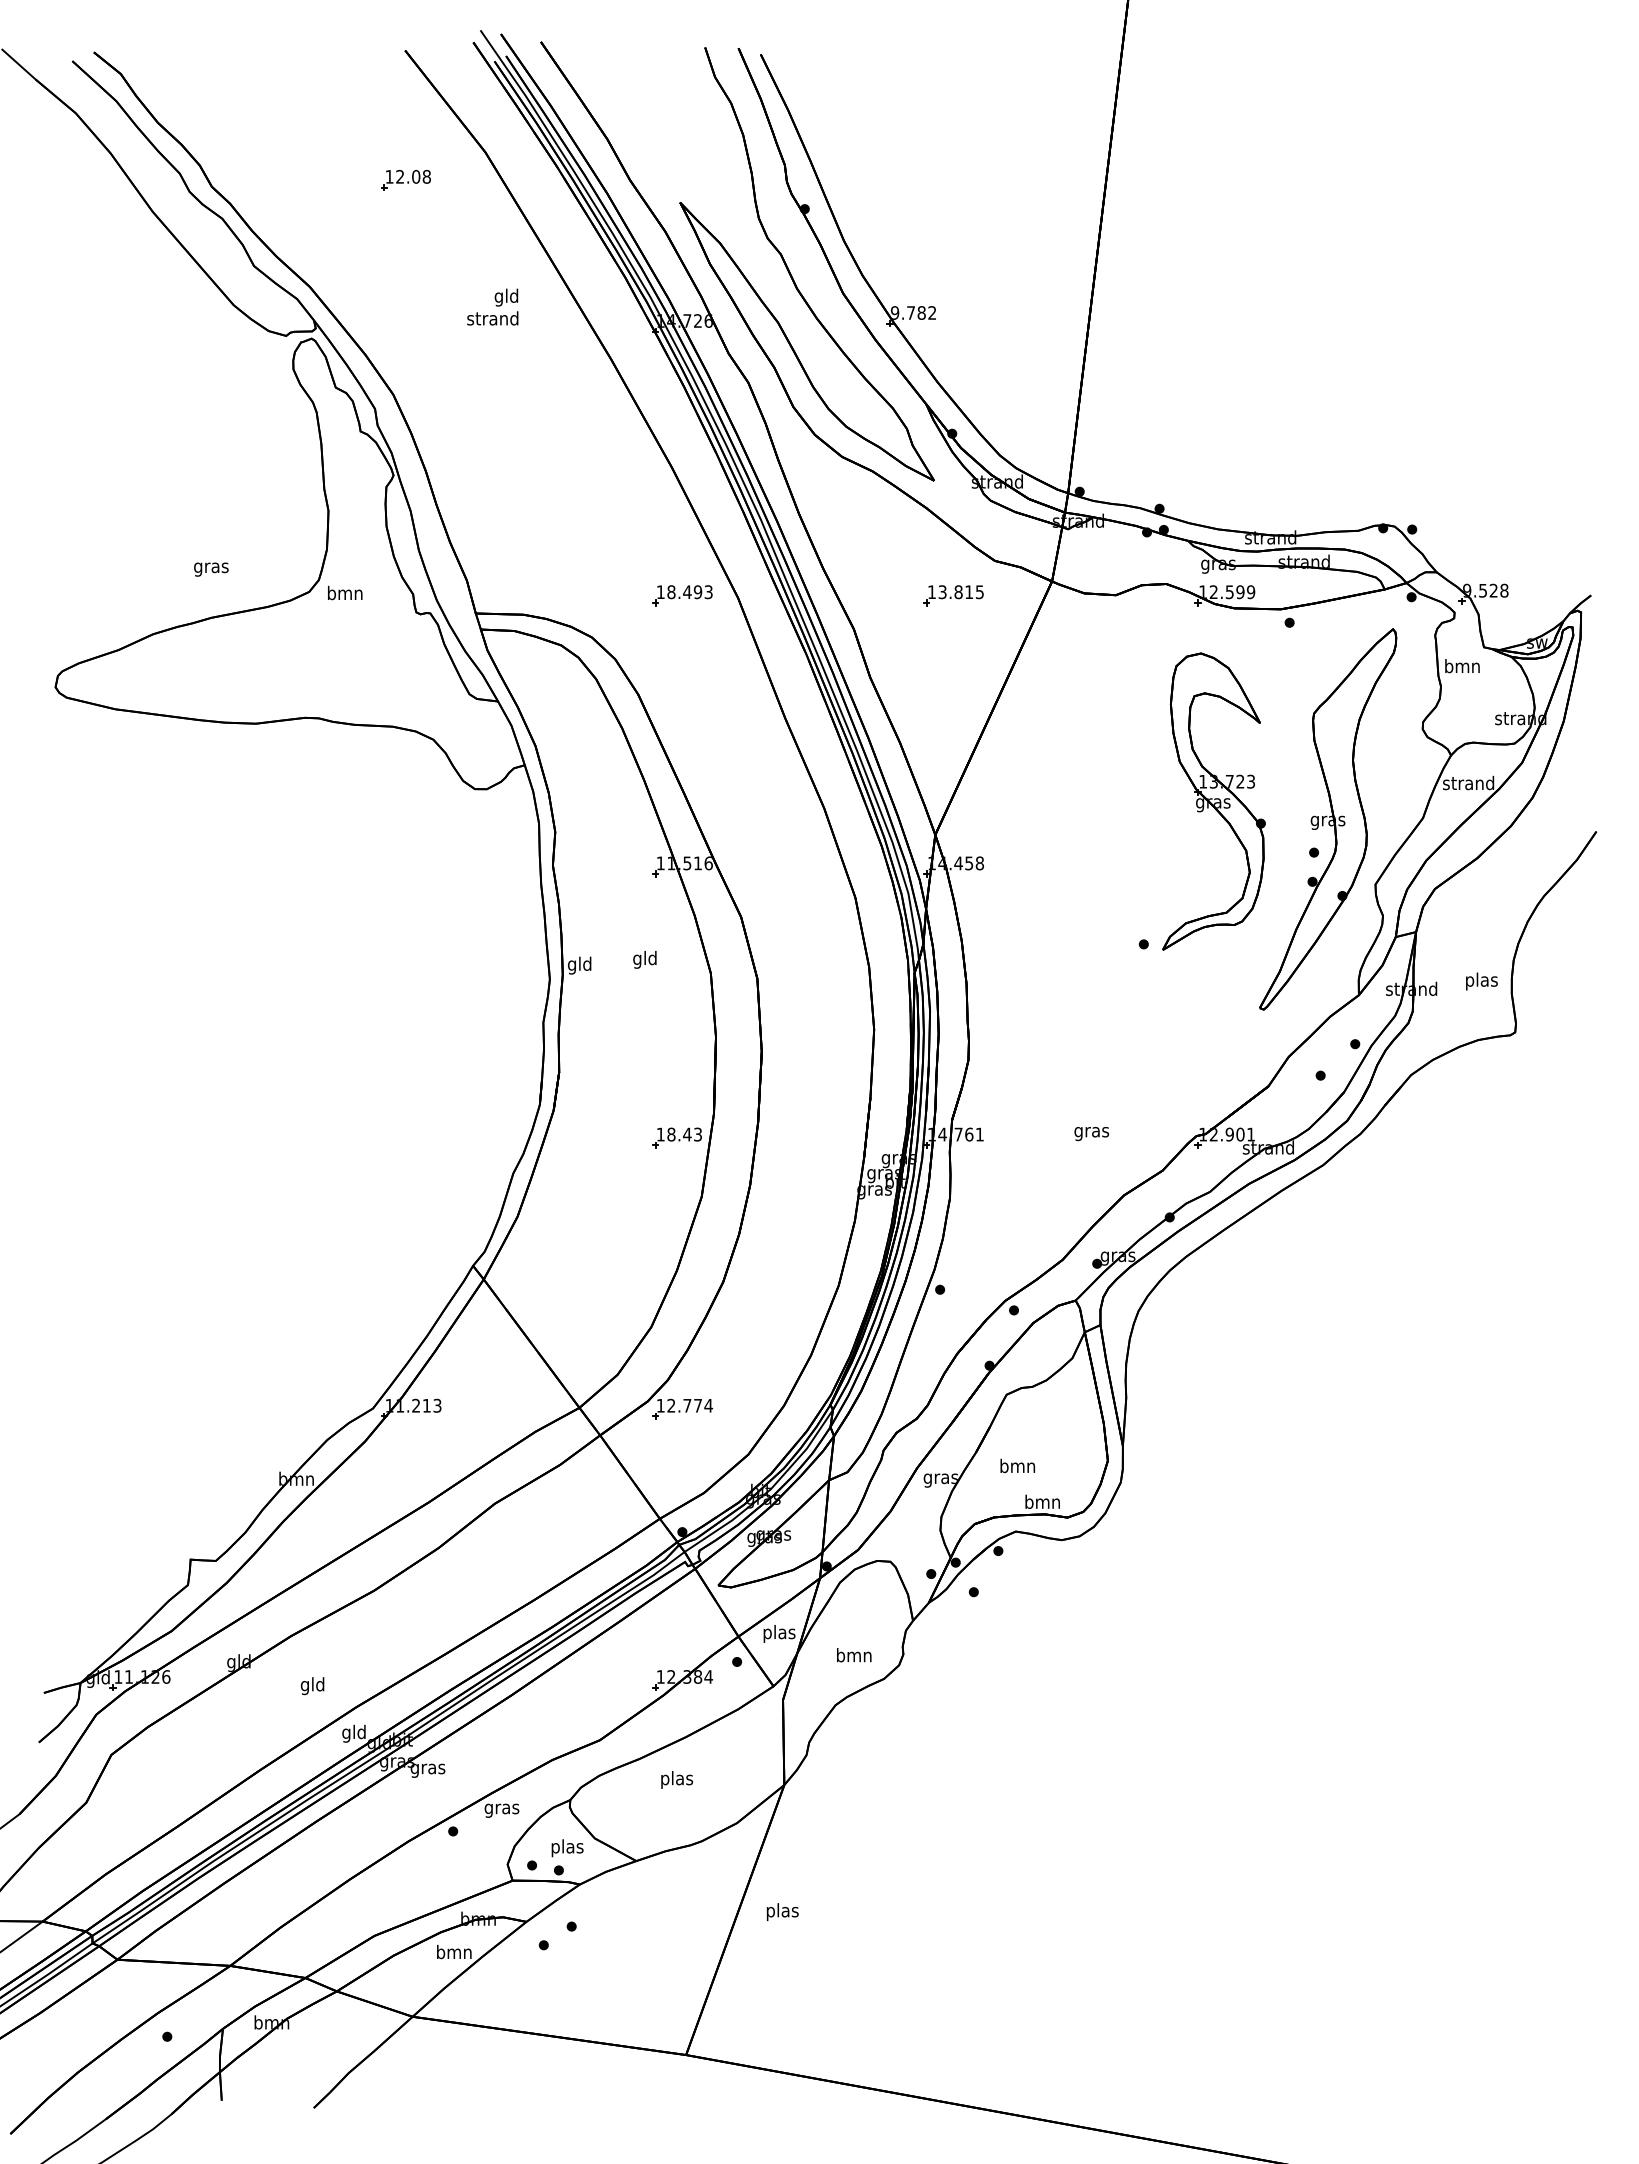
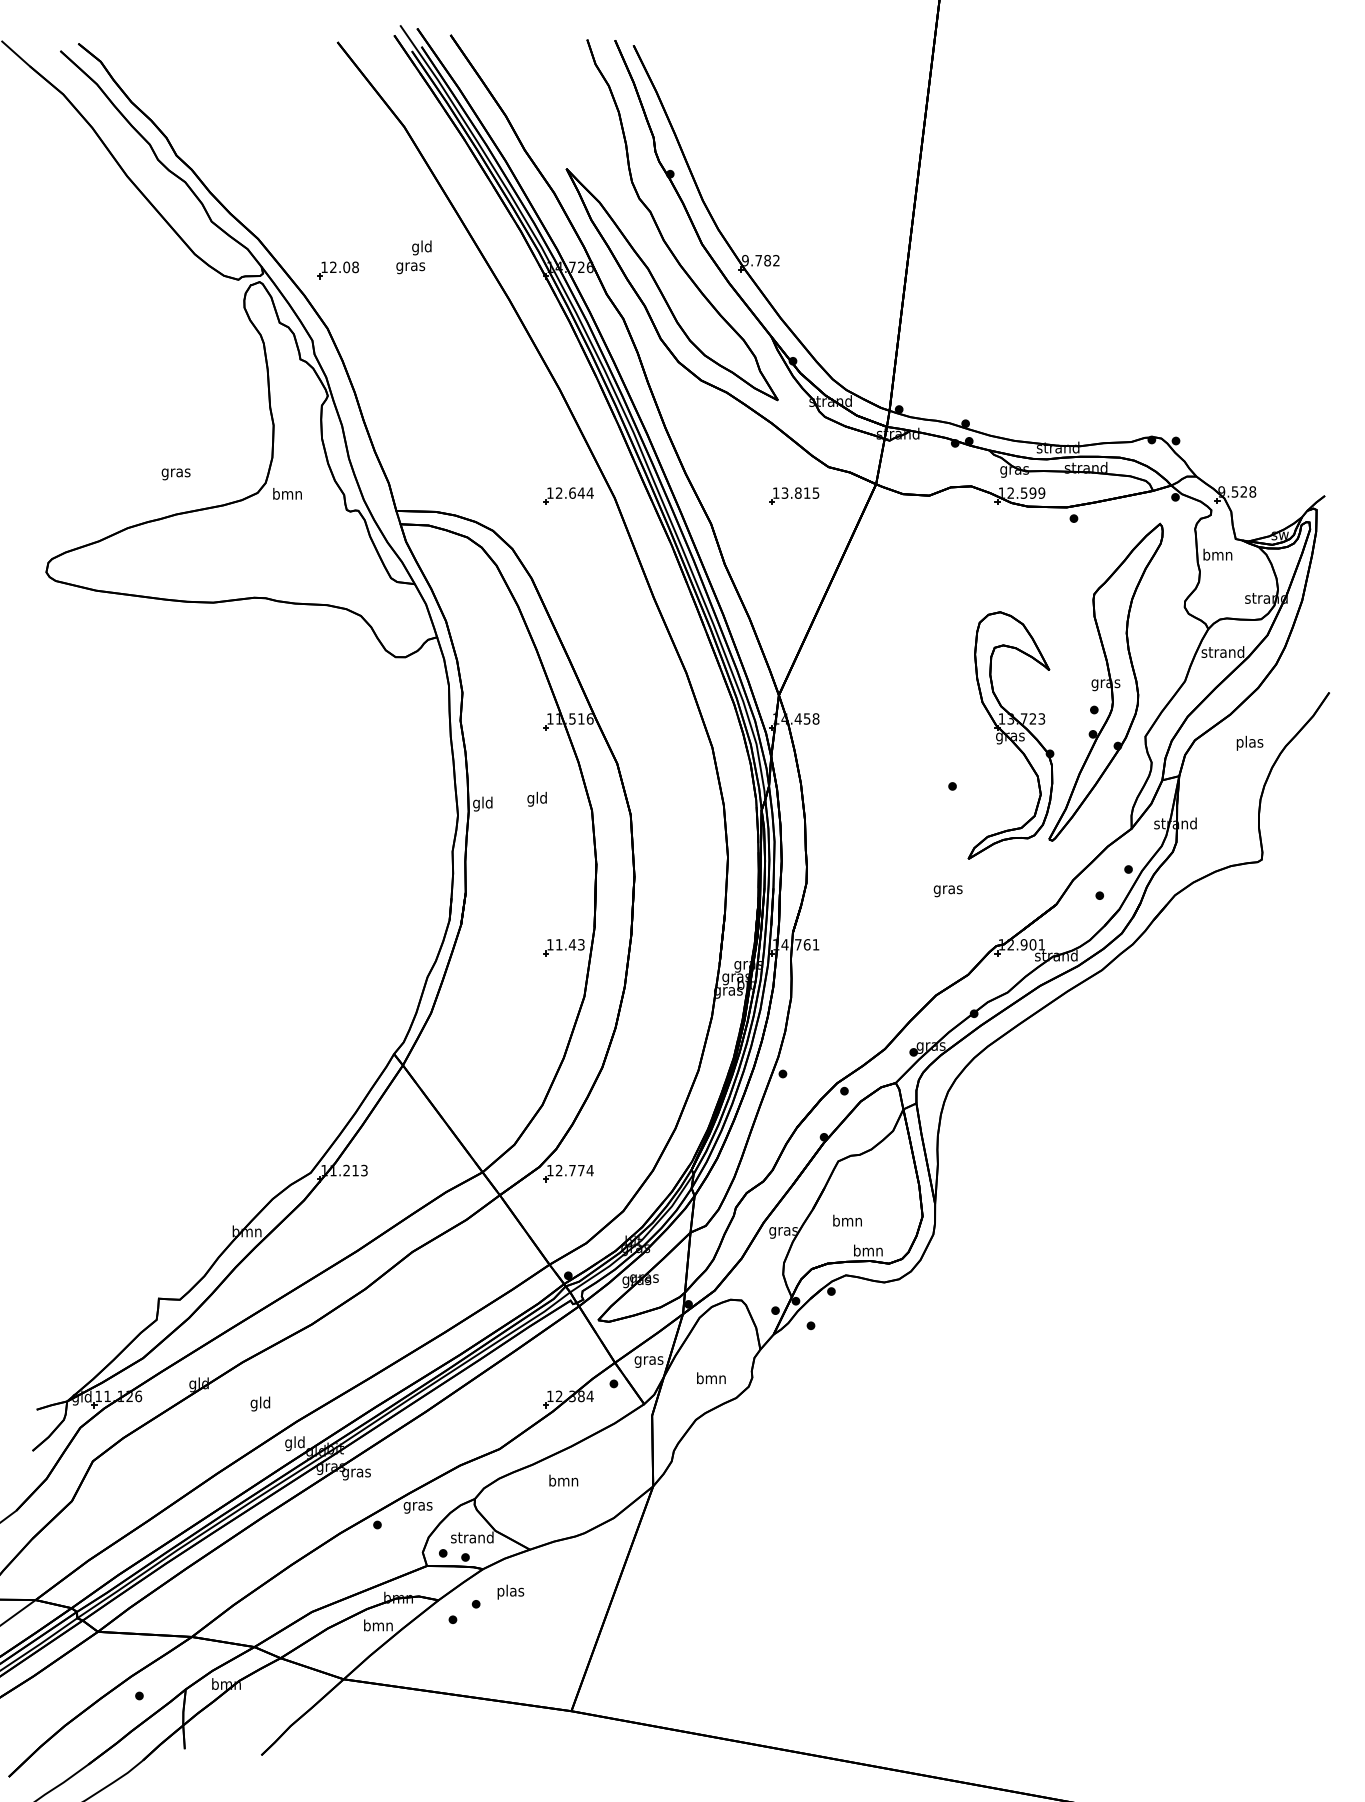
part: (405, 180) -> (337, 270), moved
text: (492, 319) -> (410, 266), strand -> gras
text: (689, 591) -> (574, 492), 18.493 -> 12.644
part: (1213, 801) -> (1010, 735), moved
text: (1481, 980) -> (1249, 742), moved
text: (670, 1134) -> (558, 944), 18.43 -> 11.43
text: (1090, 1134) -> (947, 891), moved
text: (778, 1633) -> (648, 1360), plas -> gras
text: (676, 1779) -> (563, 1481), plas -> bmn
text: (567, 1847) -> (472, 1538), plas -> strand
text: (782, 1911) -> (510, 1591), moved

